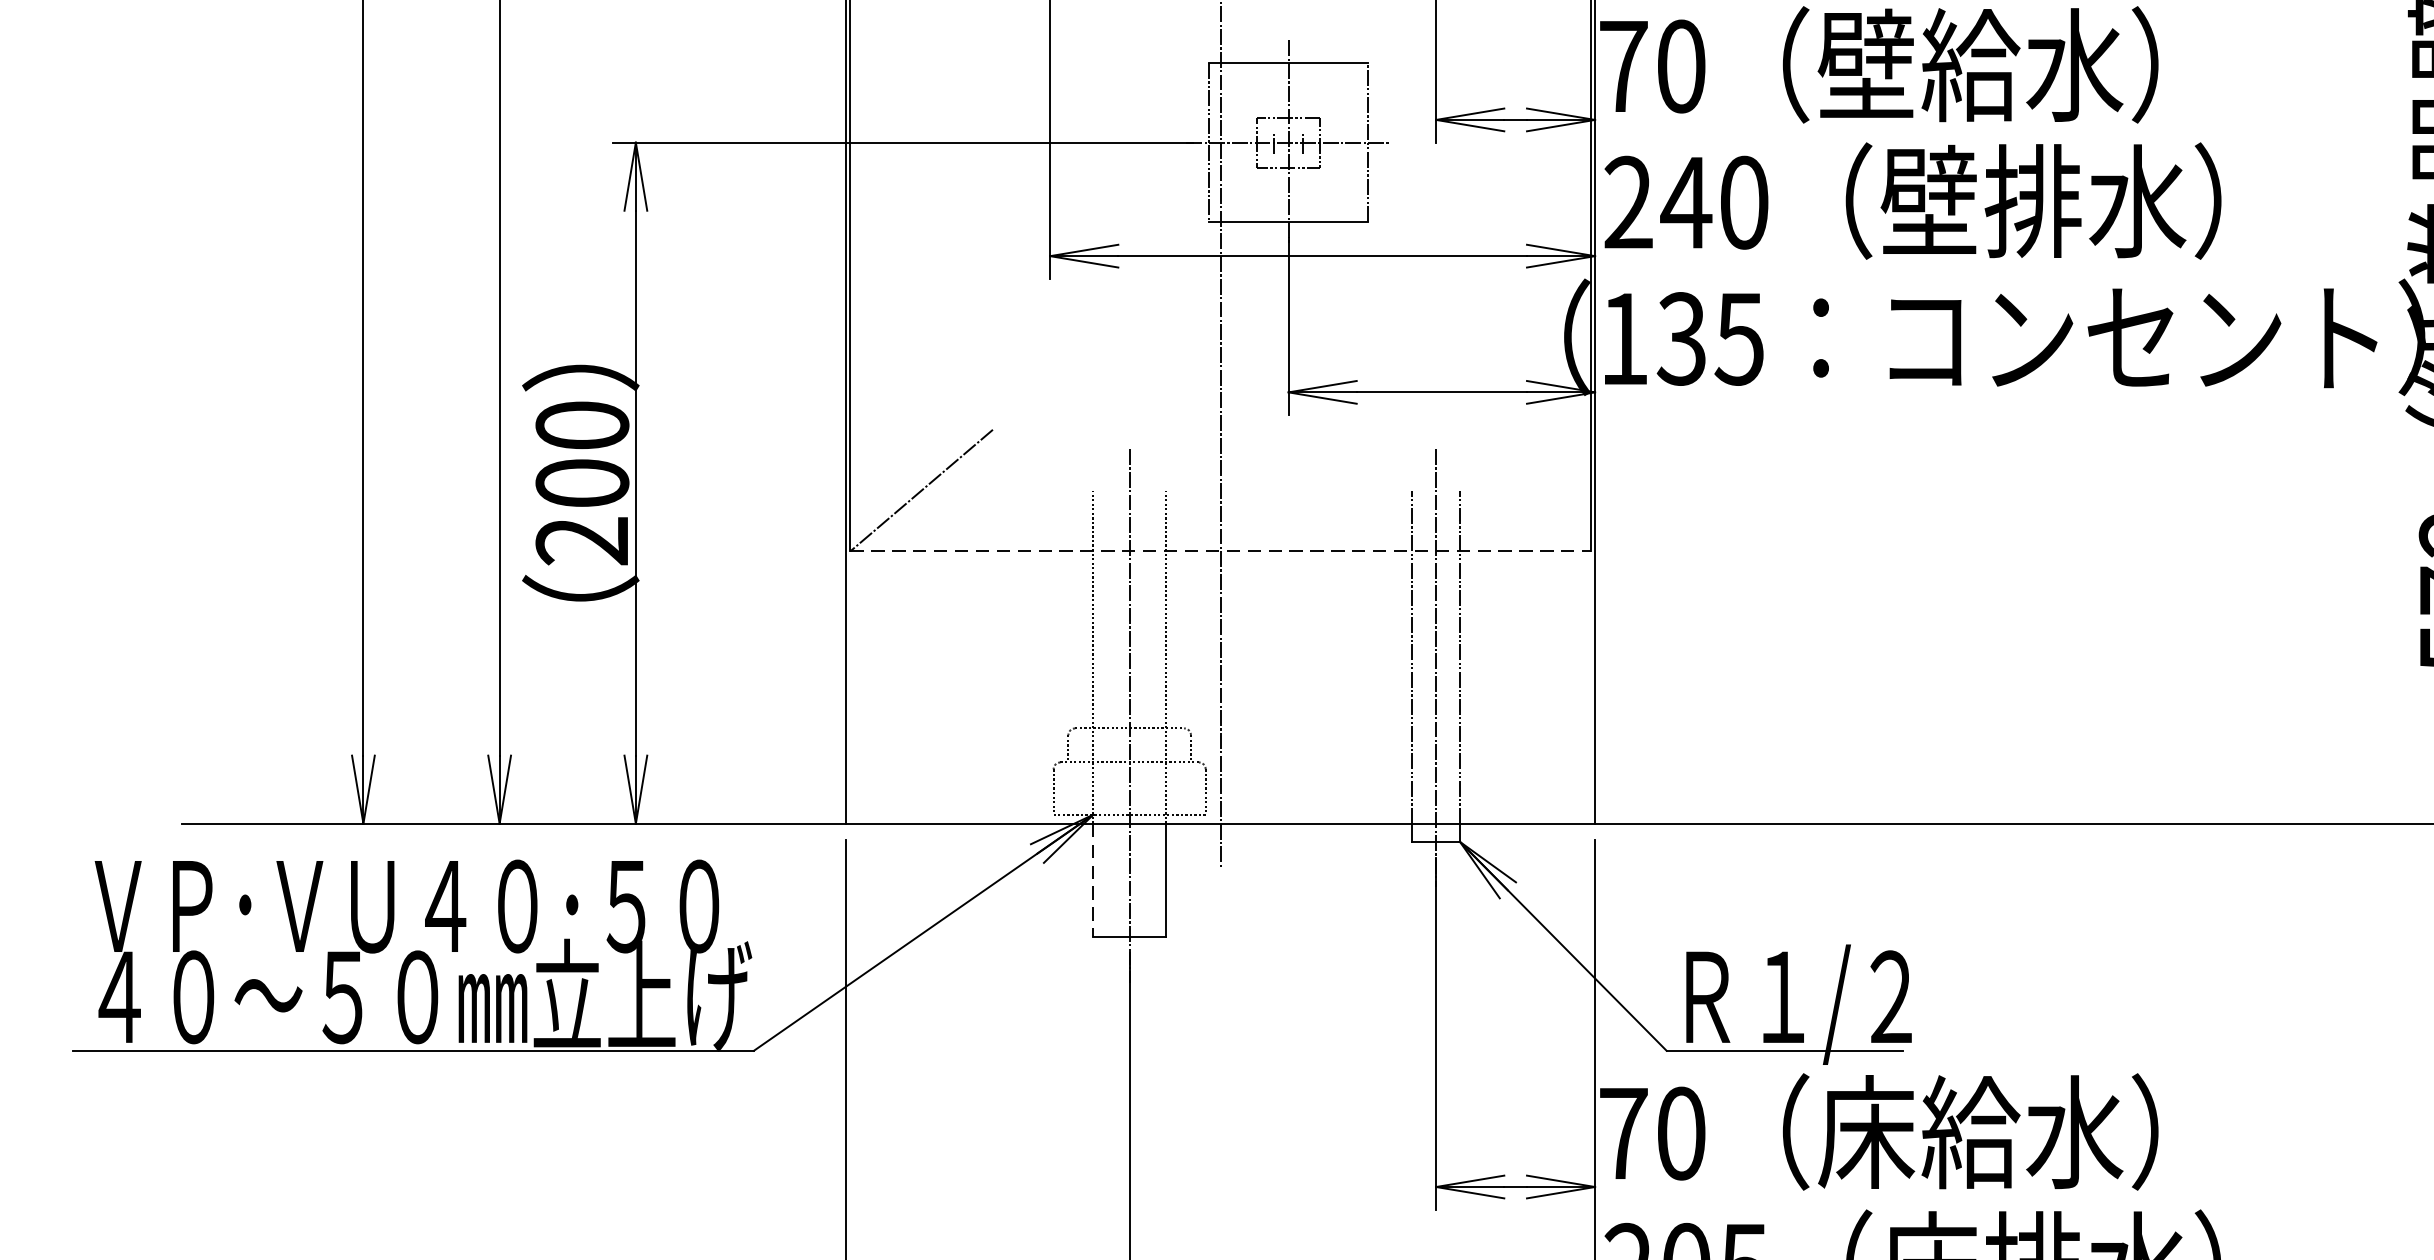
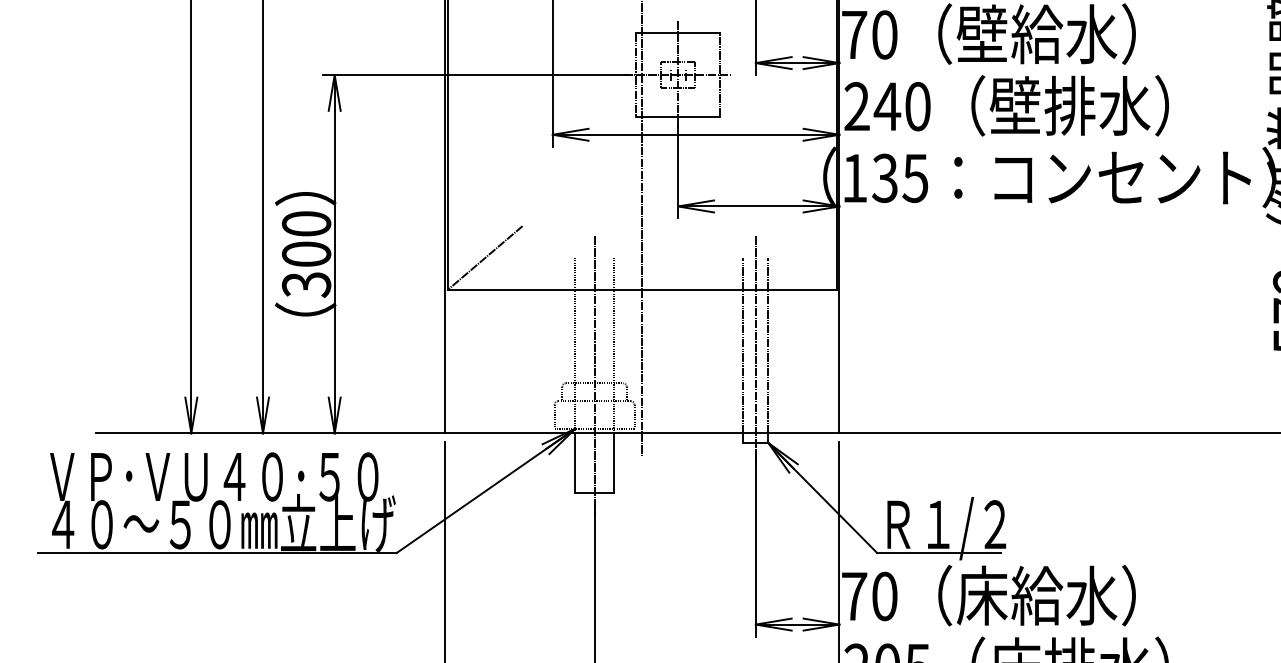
text: (582, 540) -> (306, 284), 200 -> 300
line: (1220, 552) -> (642, 290), dashed -> solid
line: (1093, 880) -> (575, 463), dashed -> solid

